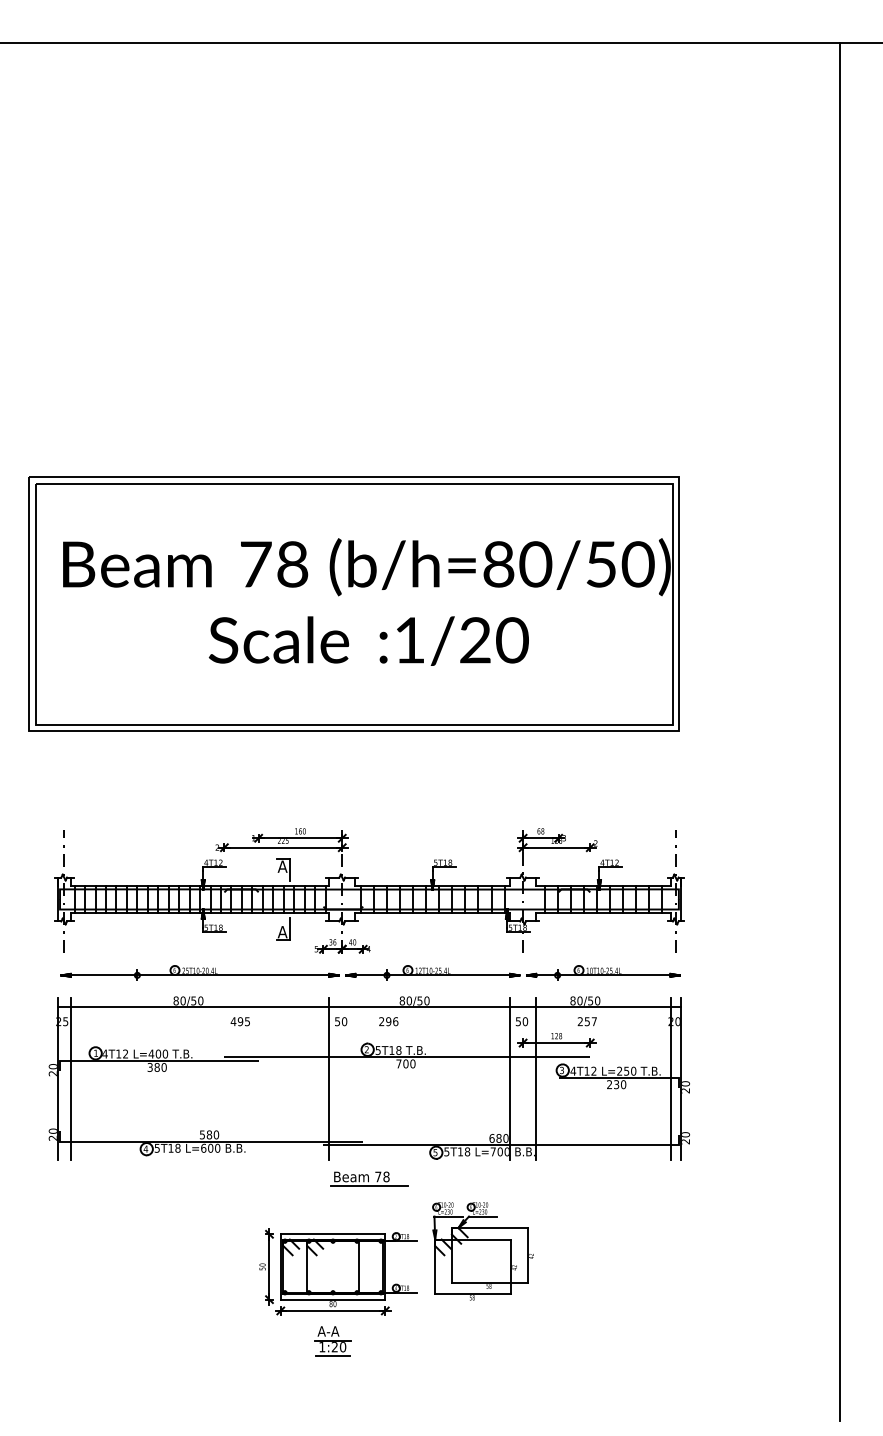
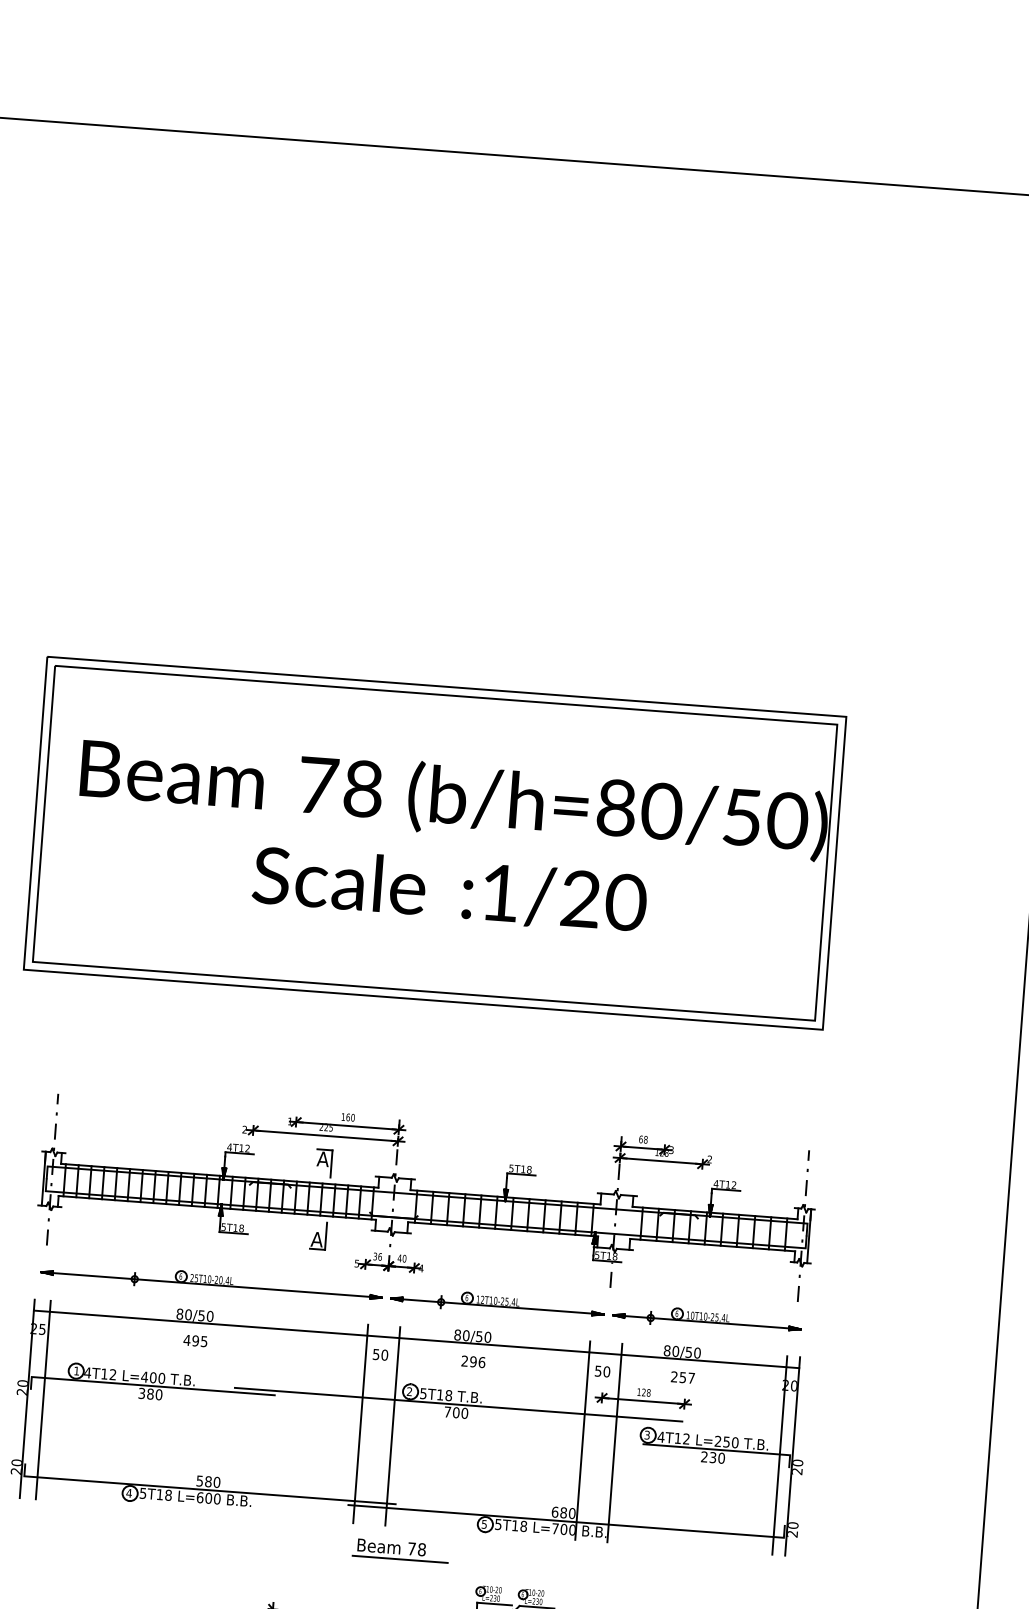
text: (239, 1021) -> (194, 1340), moved
text: (388, 1021) -> (473, 1361), moved
line: (355, 1078) -> (392, 1425), added

